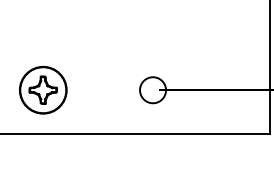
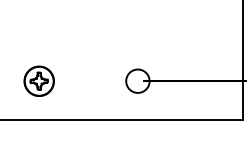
part: (43, 90) -> (39, 81), size x0.7

